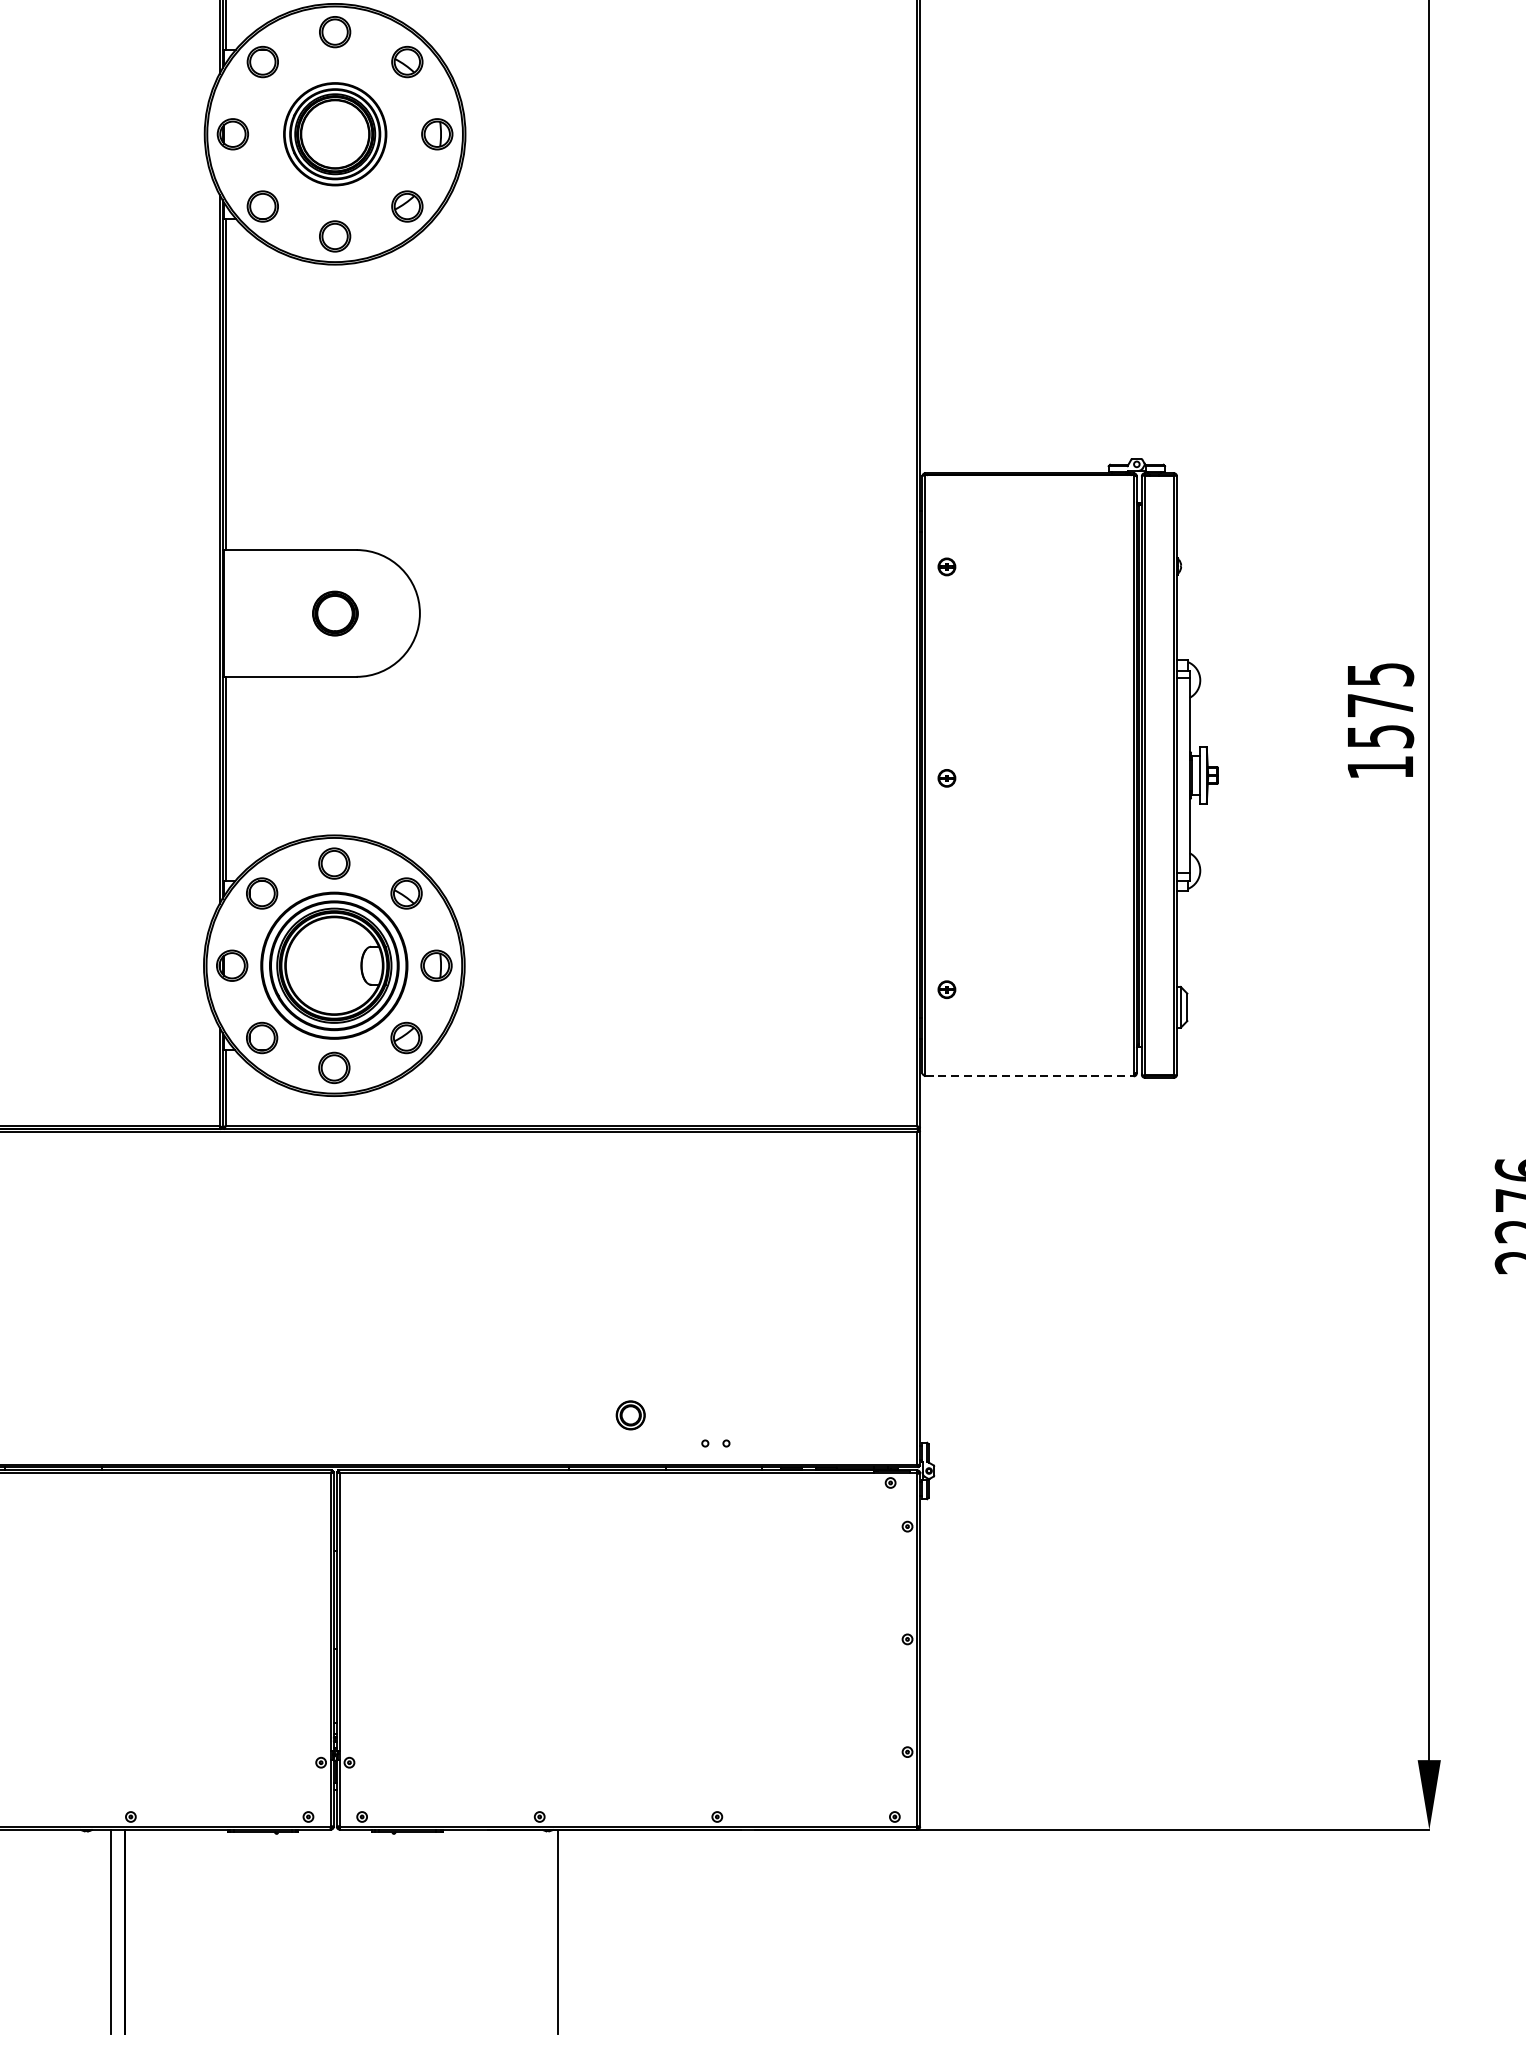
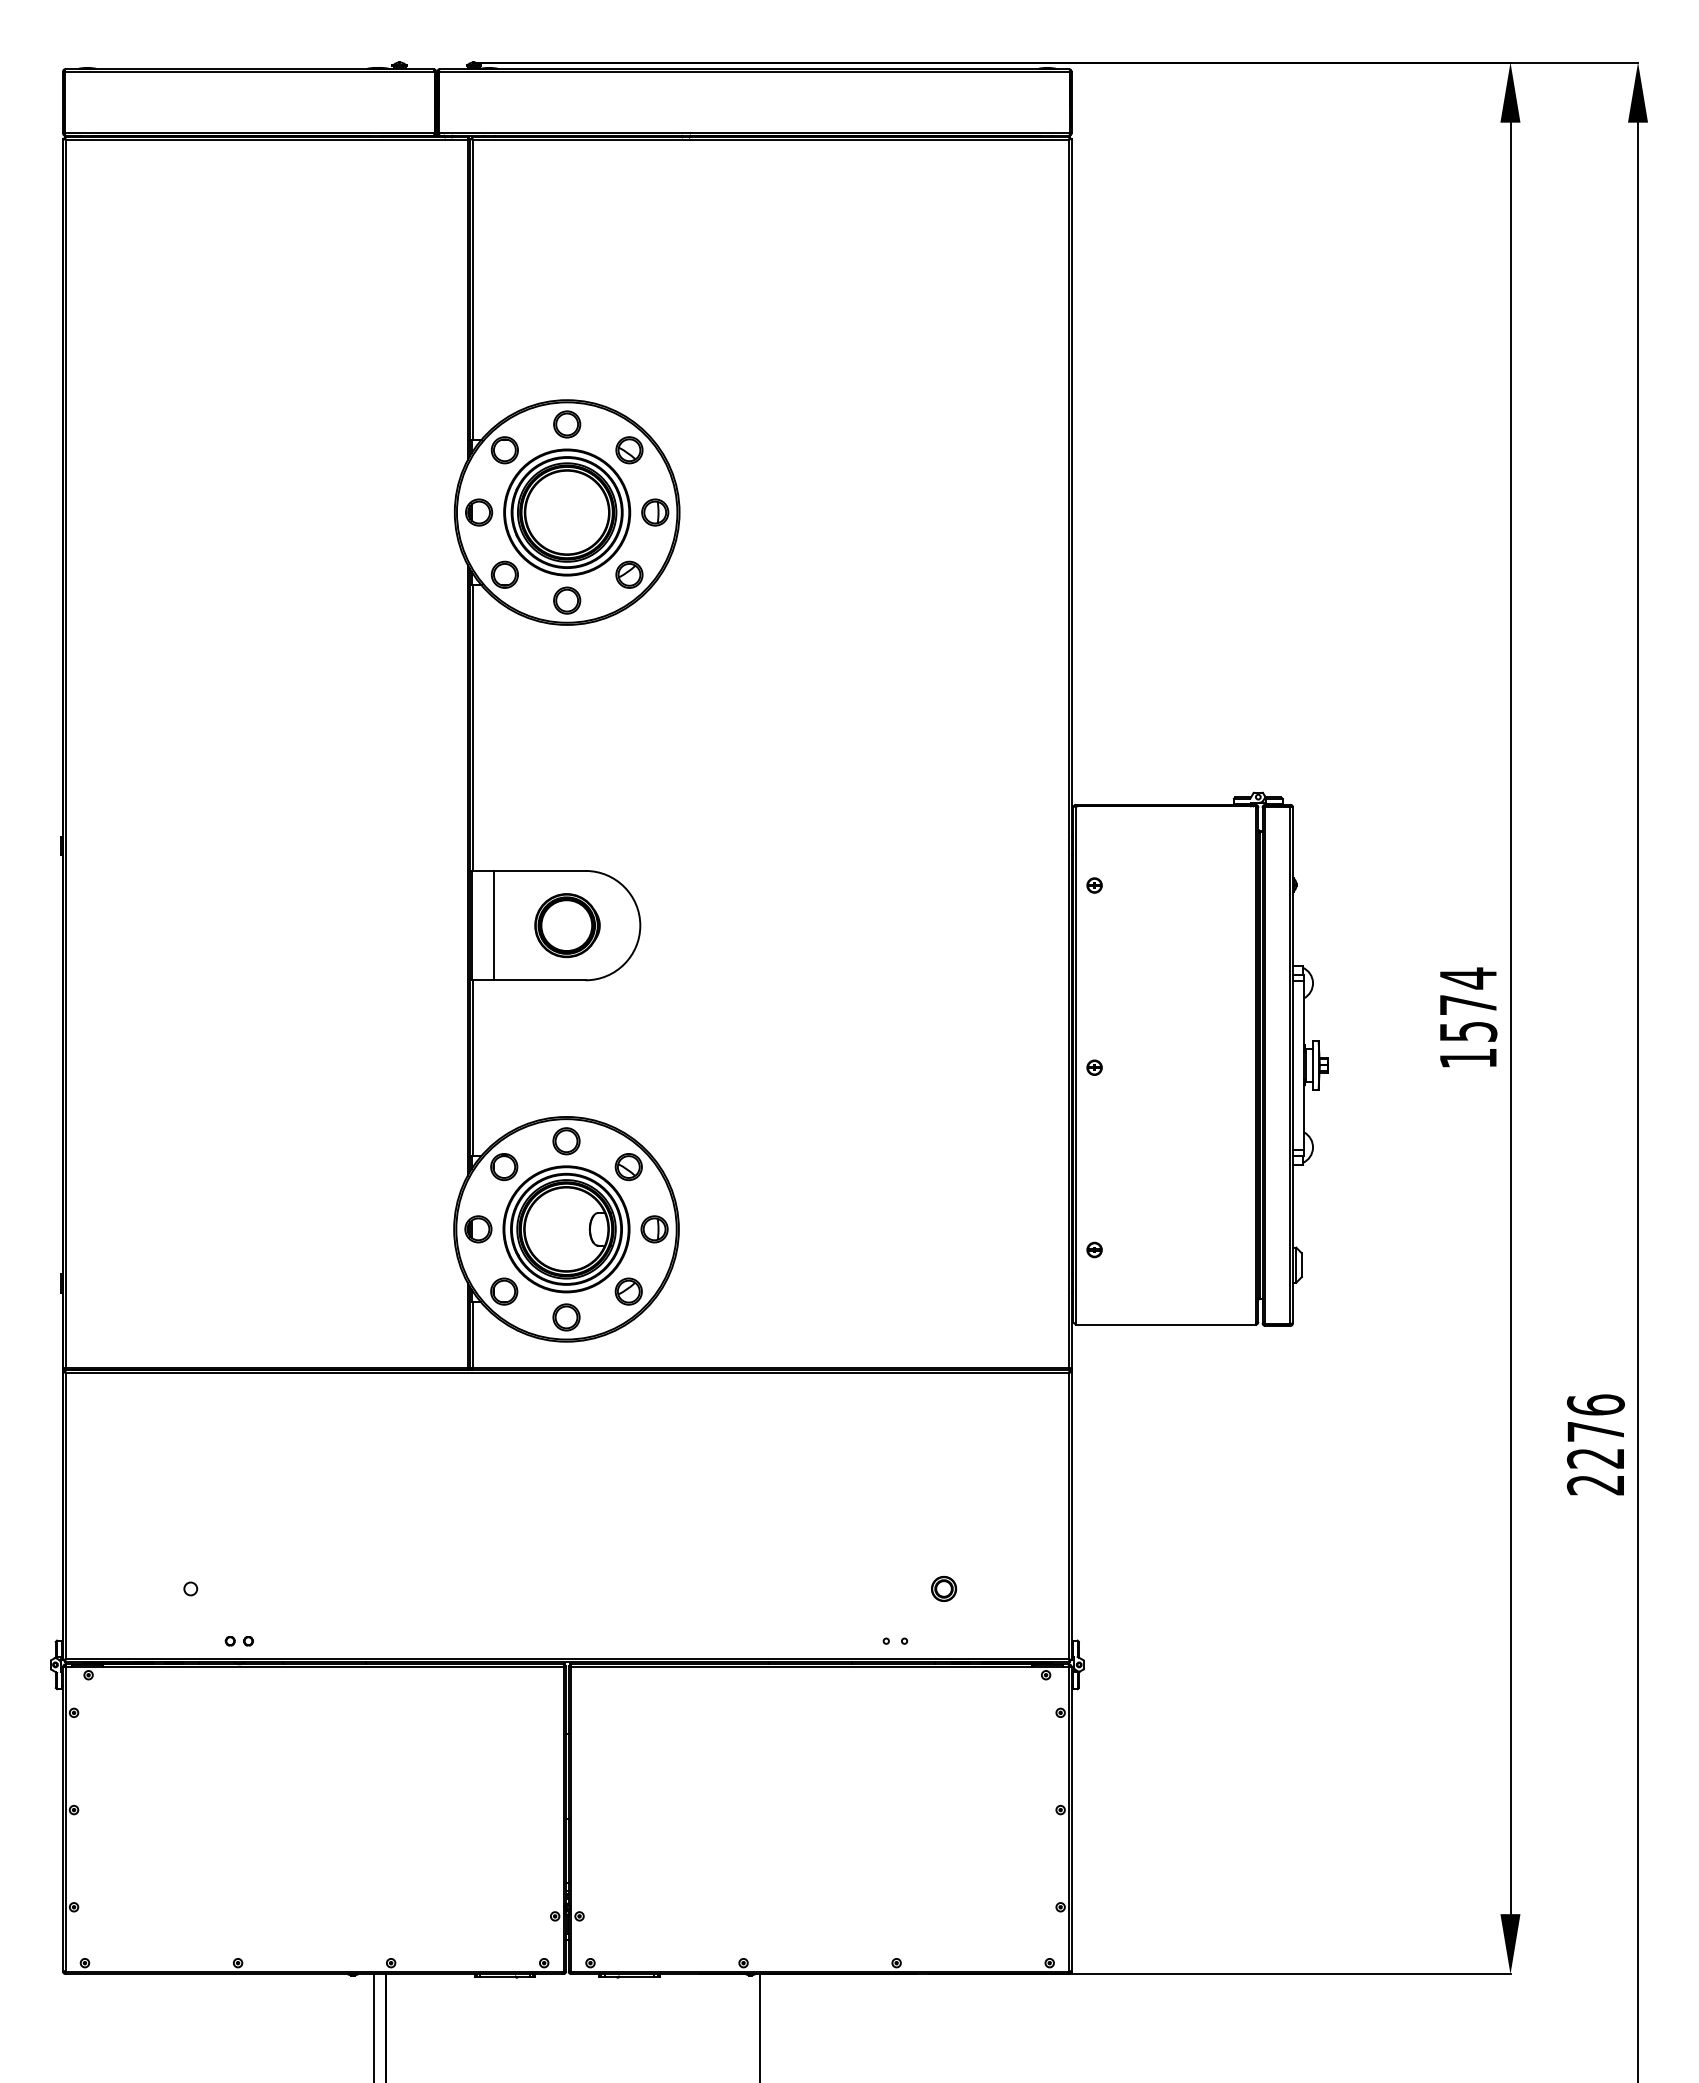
part: (335, 134) -> (567, 512), size x1.43
line: (249, 613) -> (493, 925), added
part: (335, 613) -> (567, 925), size x1.67
text: (1380, 674) -> (1468, 978), 1575 -> 1574
line: (1029, 1076) -> (1165, 1324), dashed -> solid
part: (631, 1414) -> (944, 1588), moved

